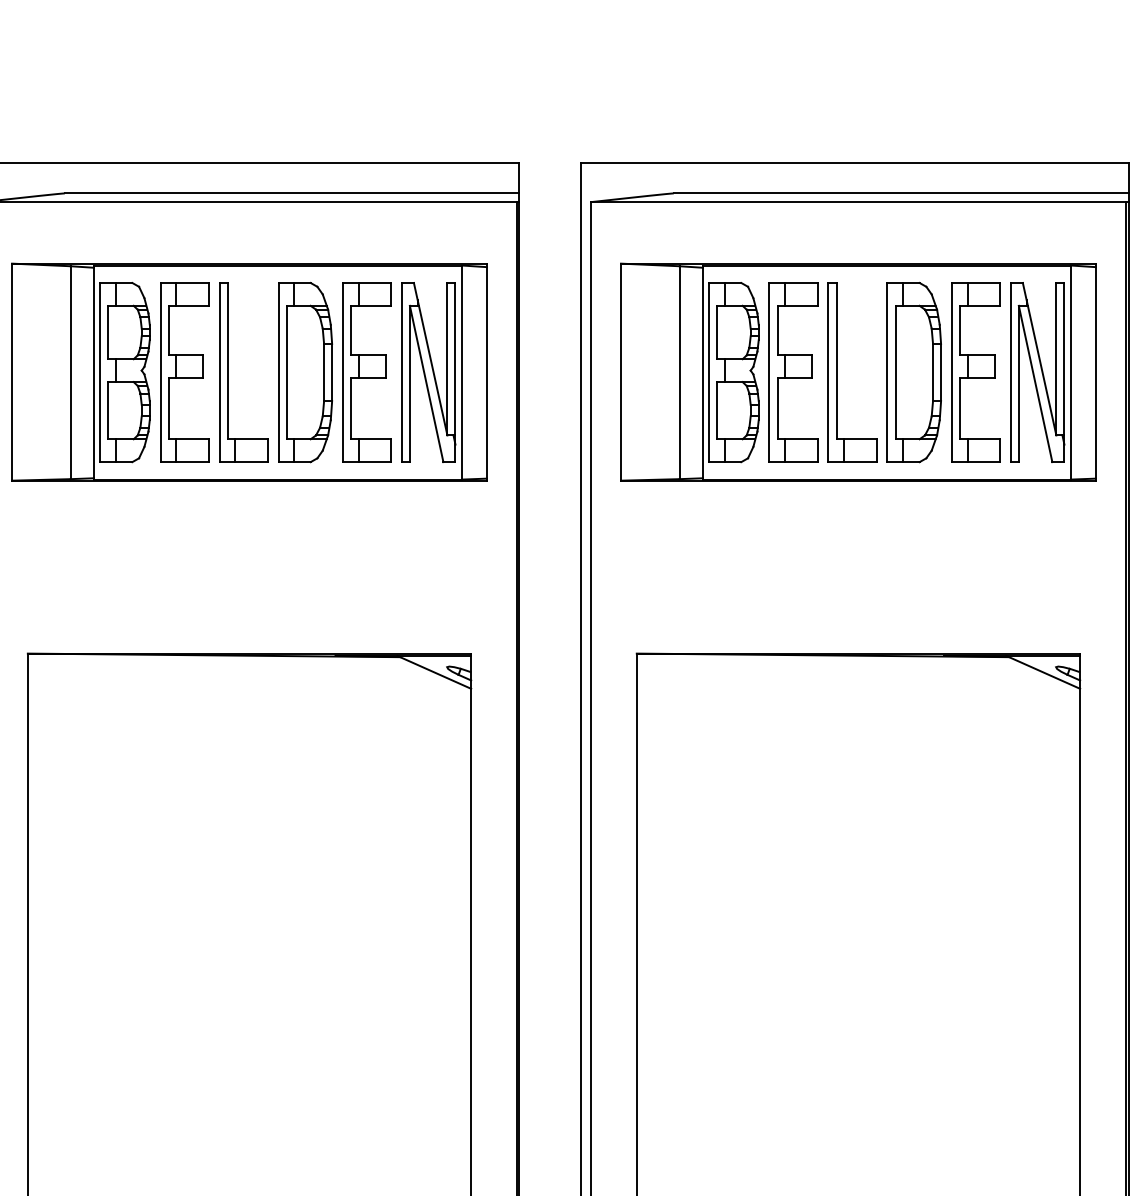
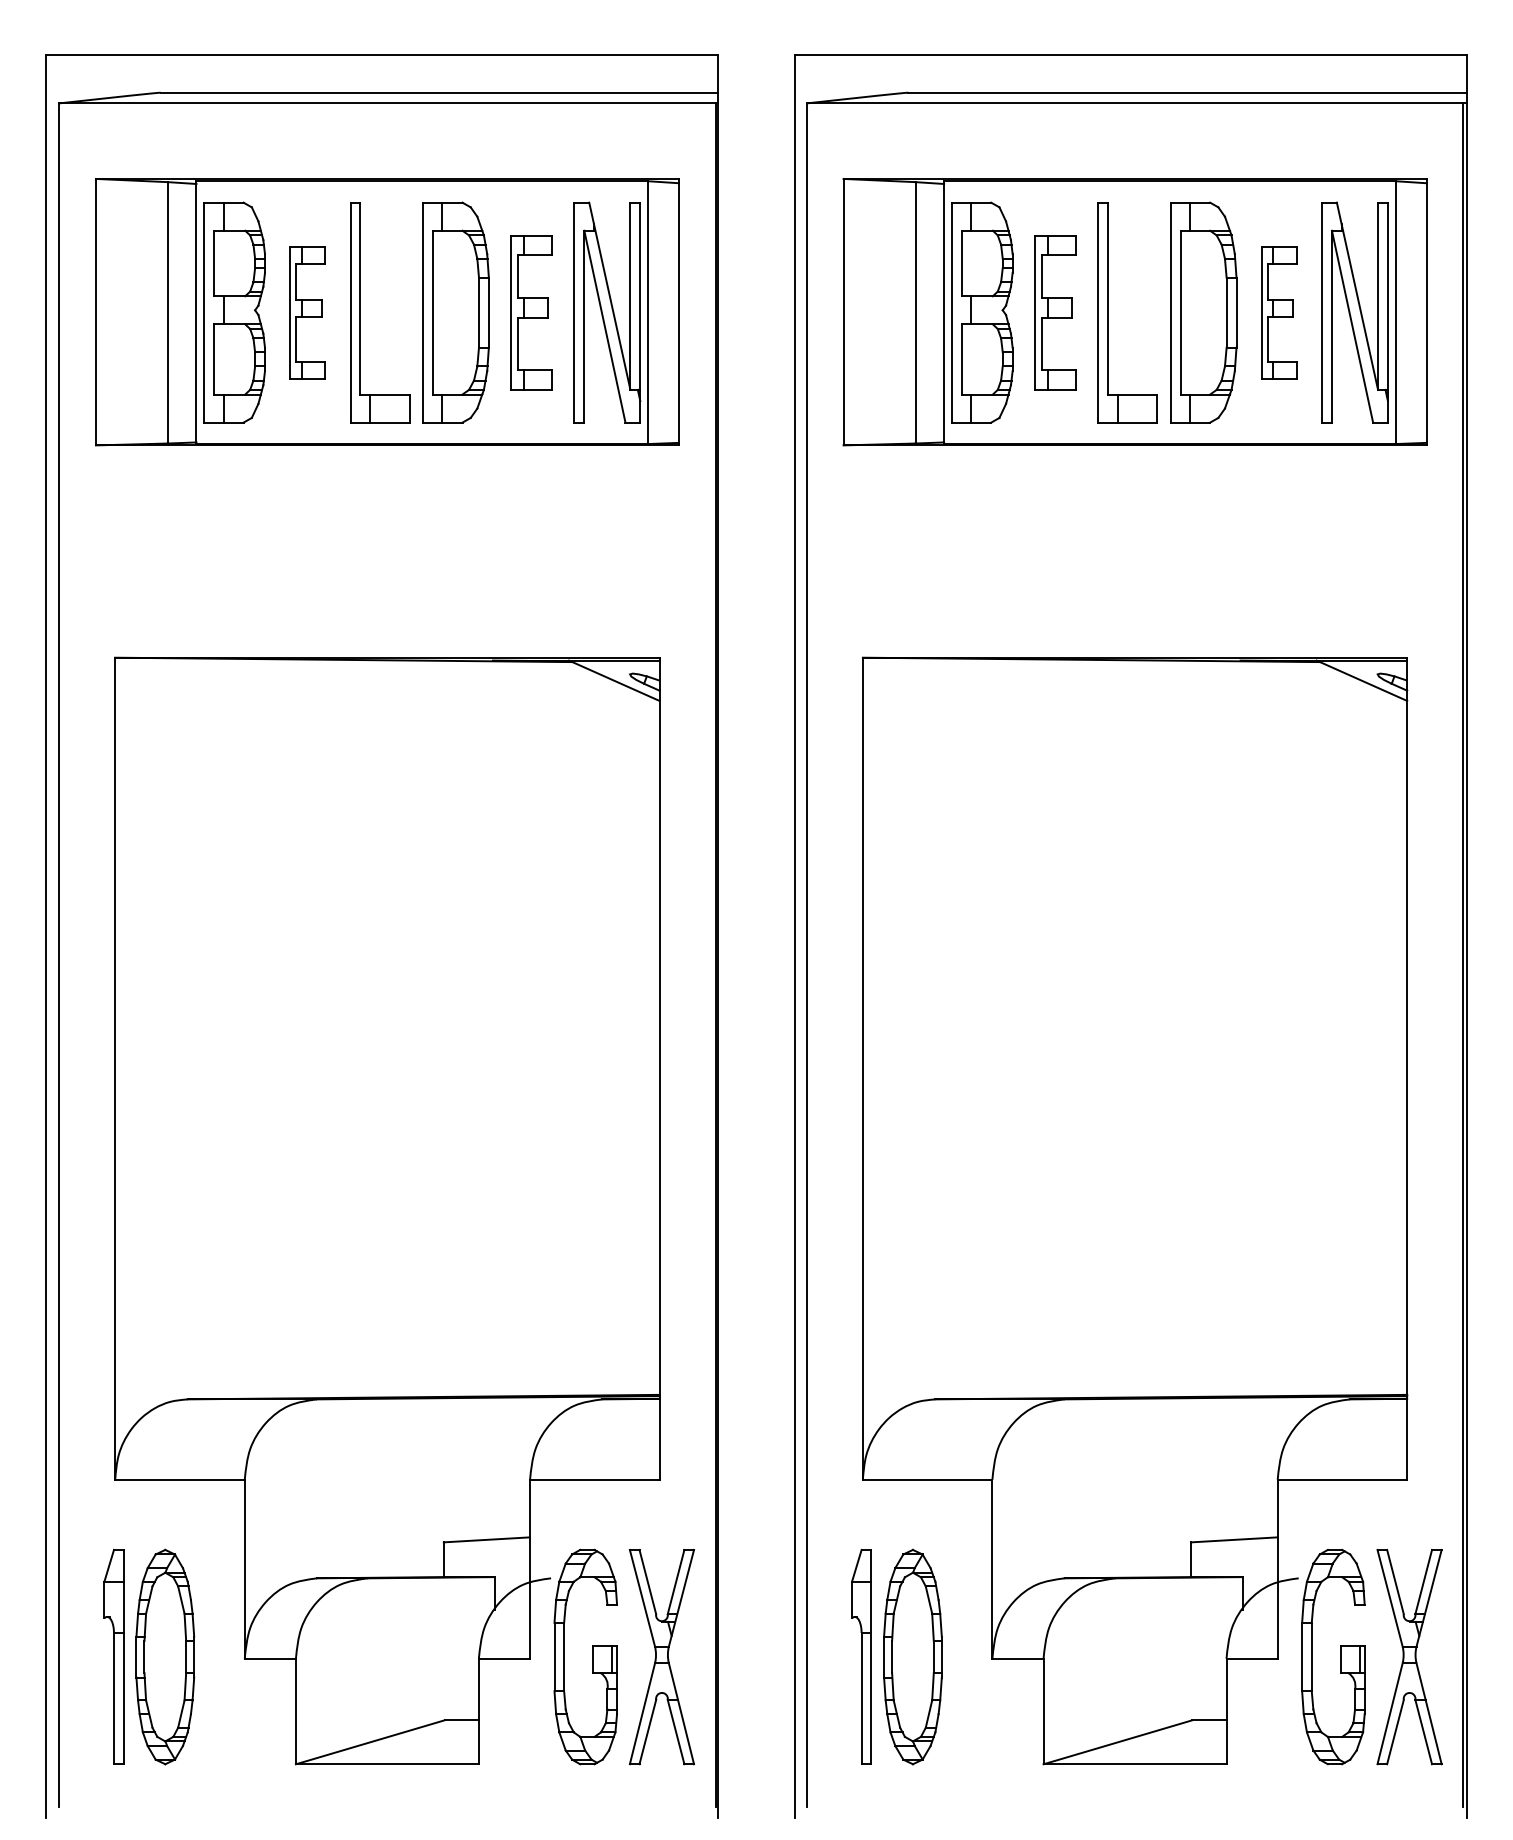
part: (184, 372) -> (307, 312), size x0.6
part: (366, 372) -> (531, 312), size x0.7
part: (793, 372) -> (1055, 312), size x0.7
part: (976, 372) -> (1279, 312), size x0.6

